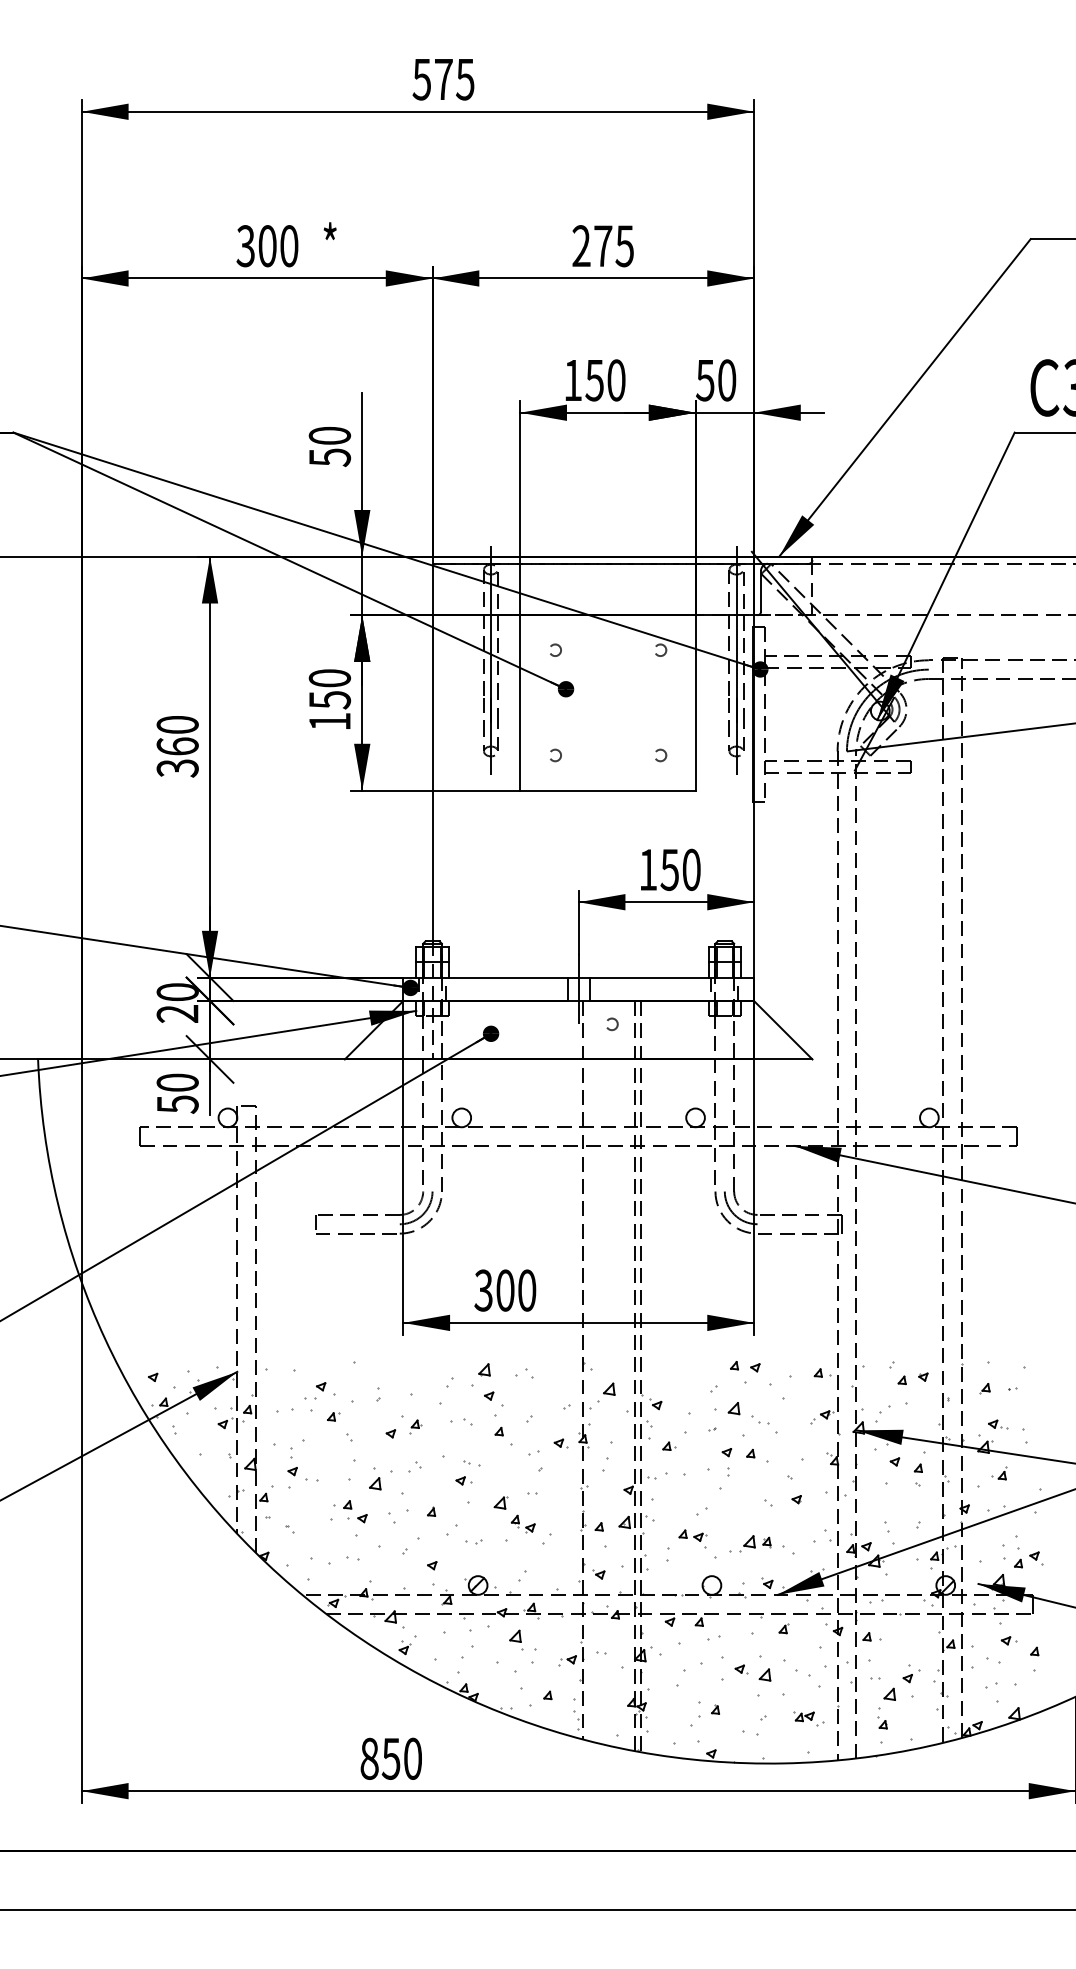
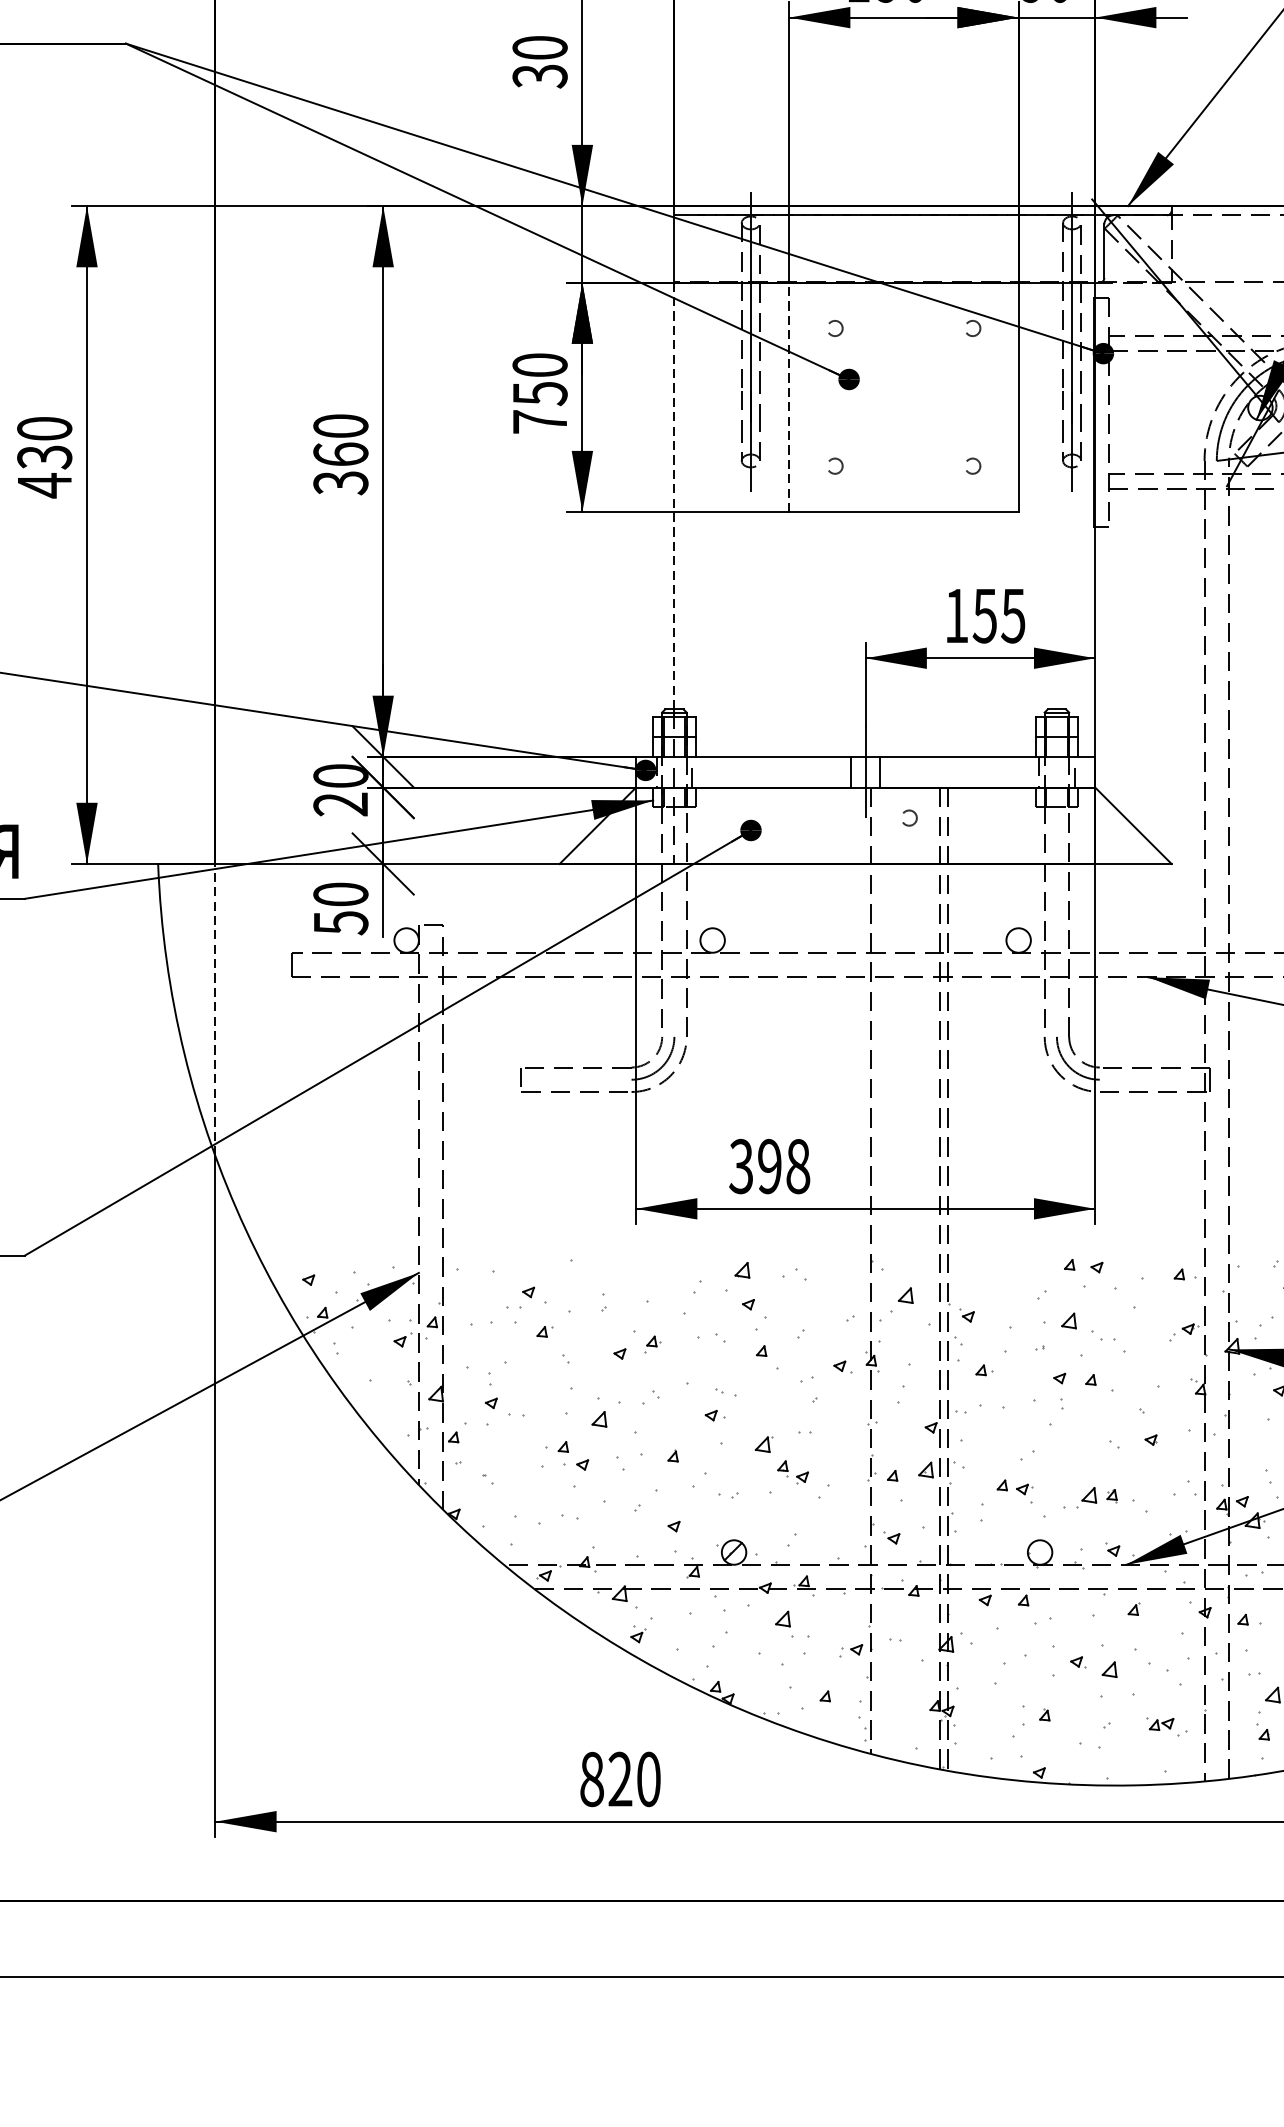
text: (329, 457) -> (539, 76), 50 -> 30
line: (520, 702) -> (789, 396), solid -> dashed
text: (329, 721) -> (539, 421), 150 -> 750
line: (432, 778) -> (674, 496), solid -> dashed
text: (691, 869) -> (1013, 615), 150 -> 155
line: (81, 1170) -> (214, 1009), solid -> dashed
text: (516, 1290) -> (784, 1166), 300 -> 398
text: (390, 1758) -> (619, 1778), 850 -> 820

